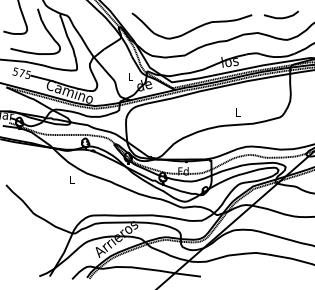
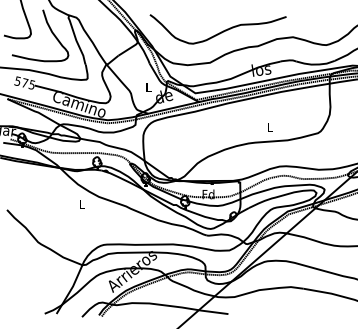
curve: (281, 17) -> (319, 19), removed

